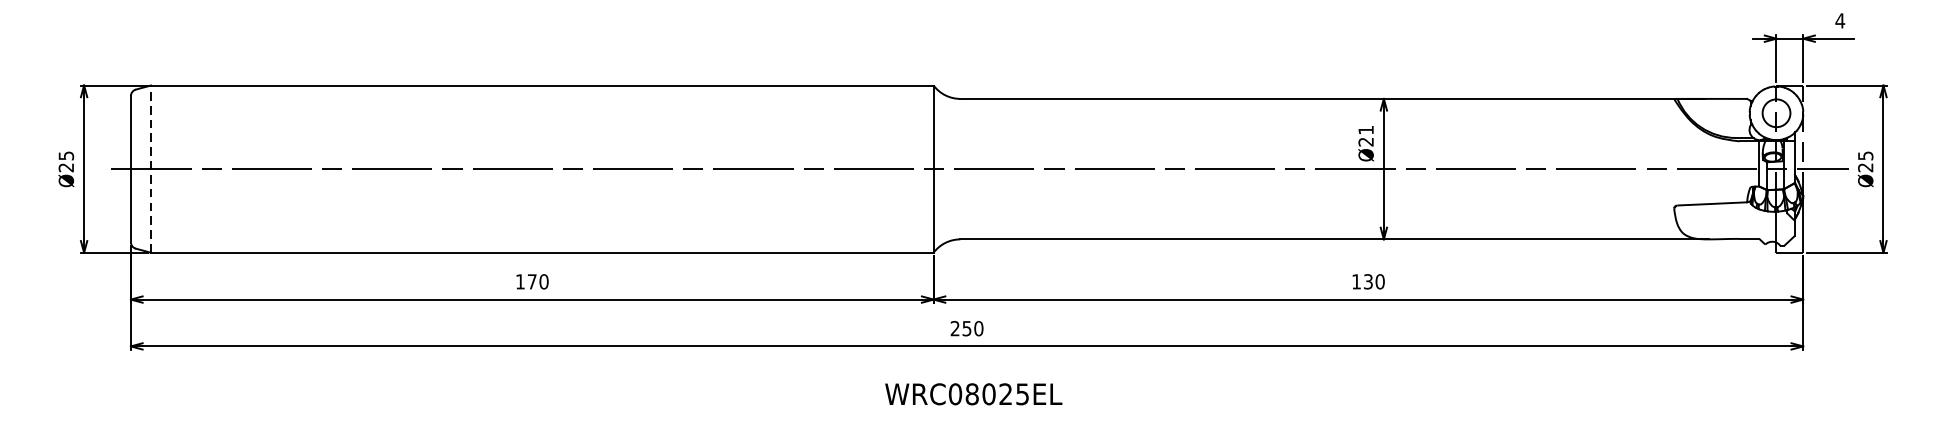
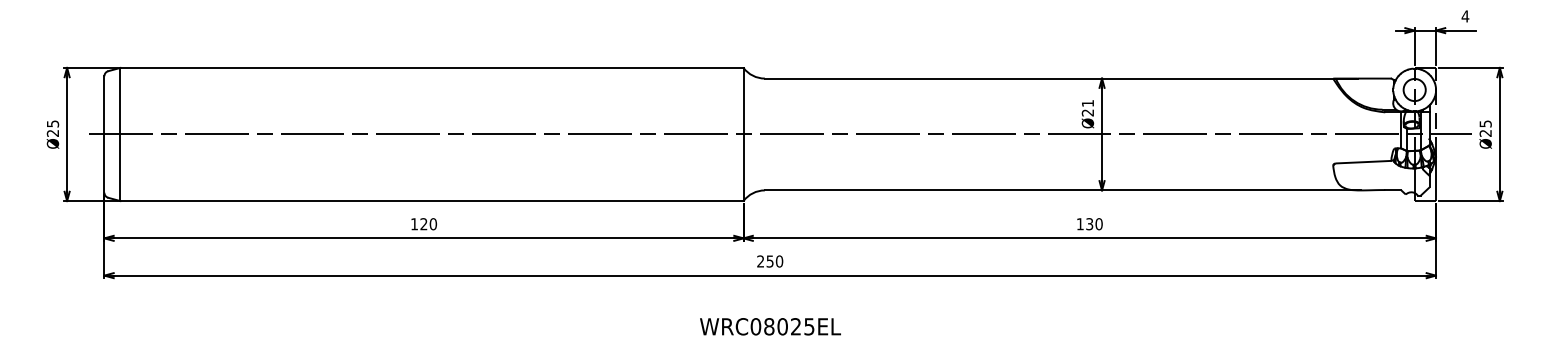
line: (151, 169) -> (120, 134), dashed -> solid
text: (531, 282) -> (423, 224), 170 -> 120
text: (973, 393) -> (770, 326), moved

